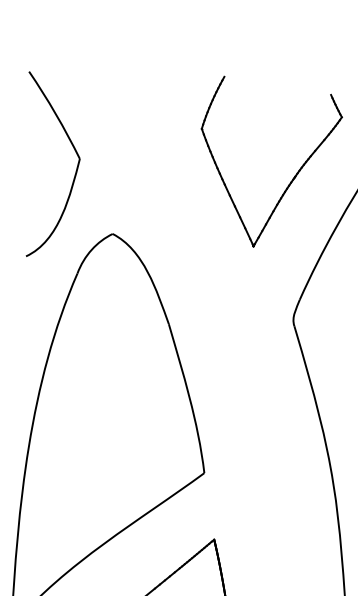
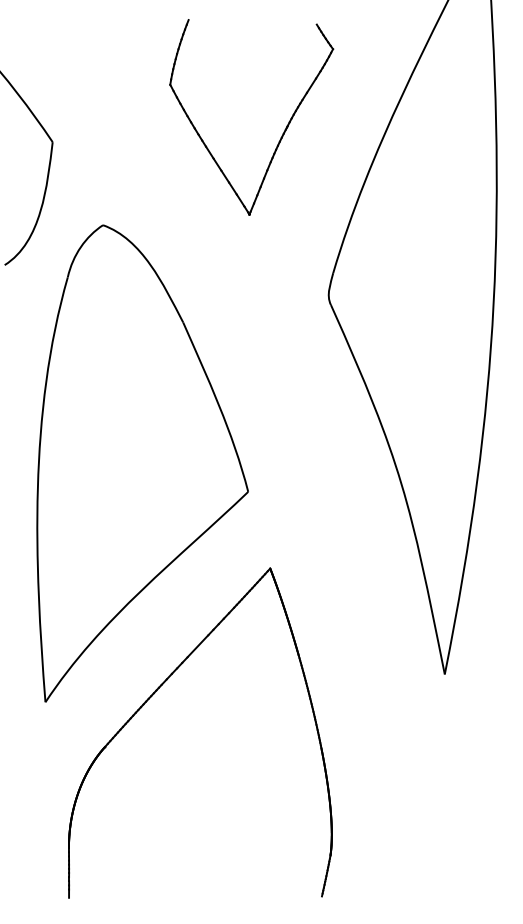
part: (290, 182) -> (282, 133), moved

